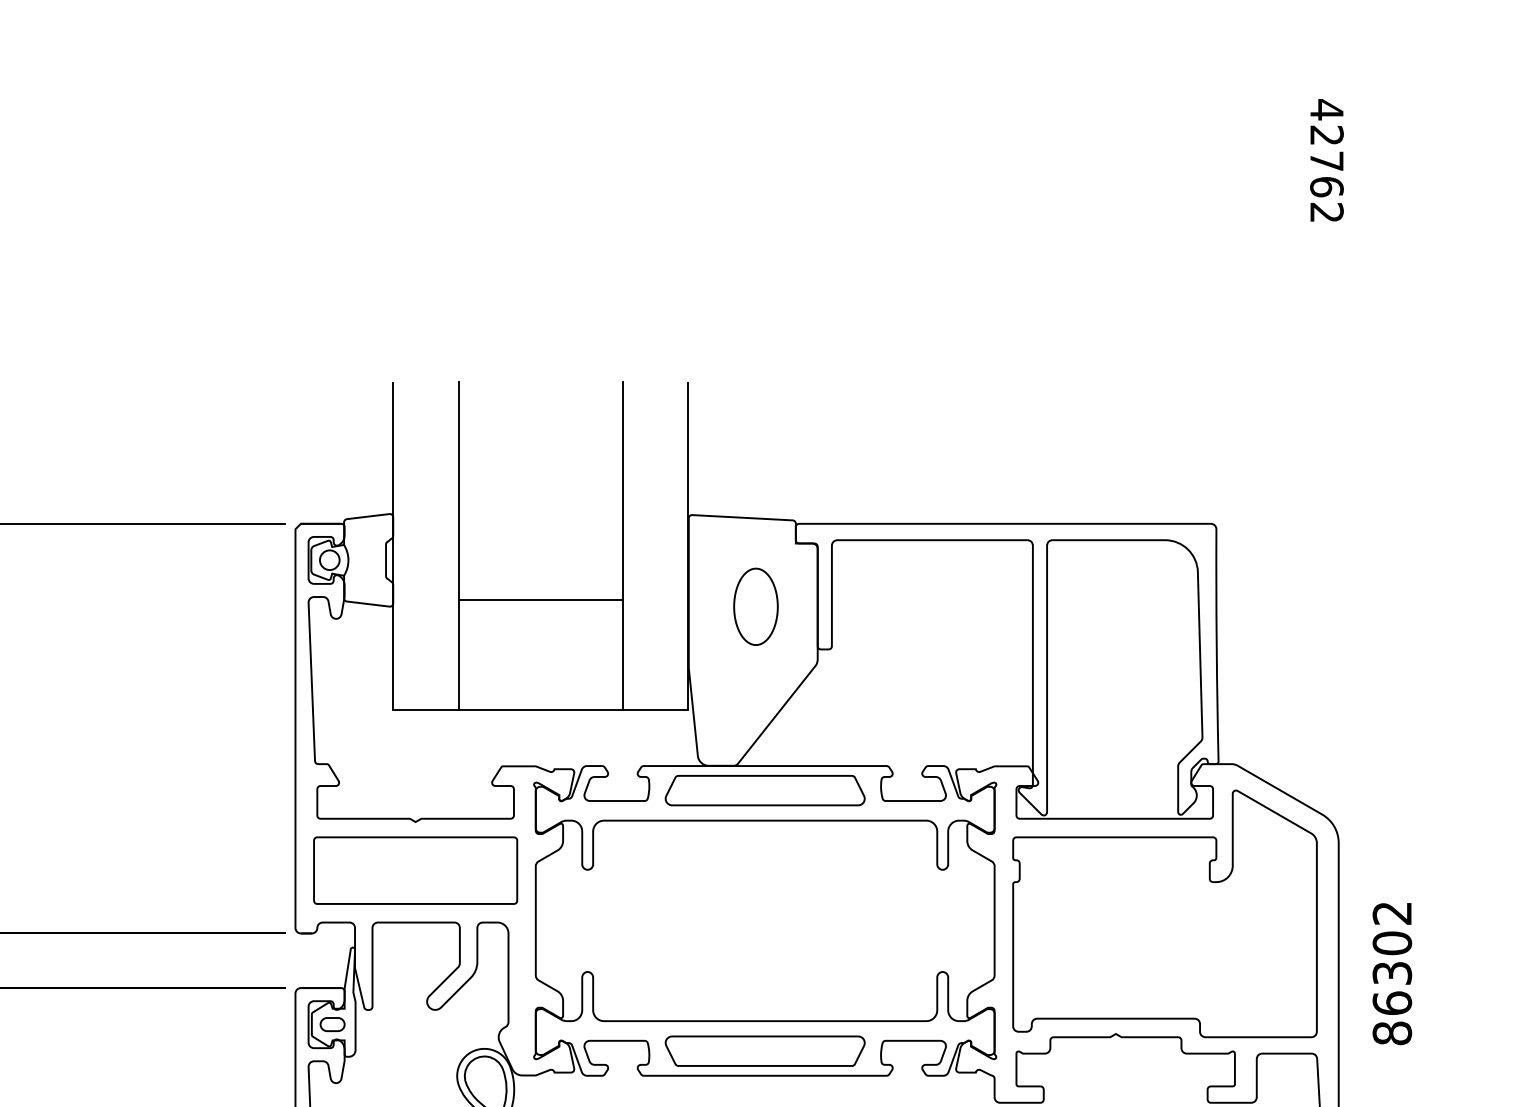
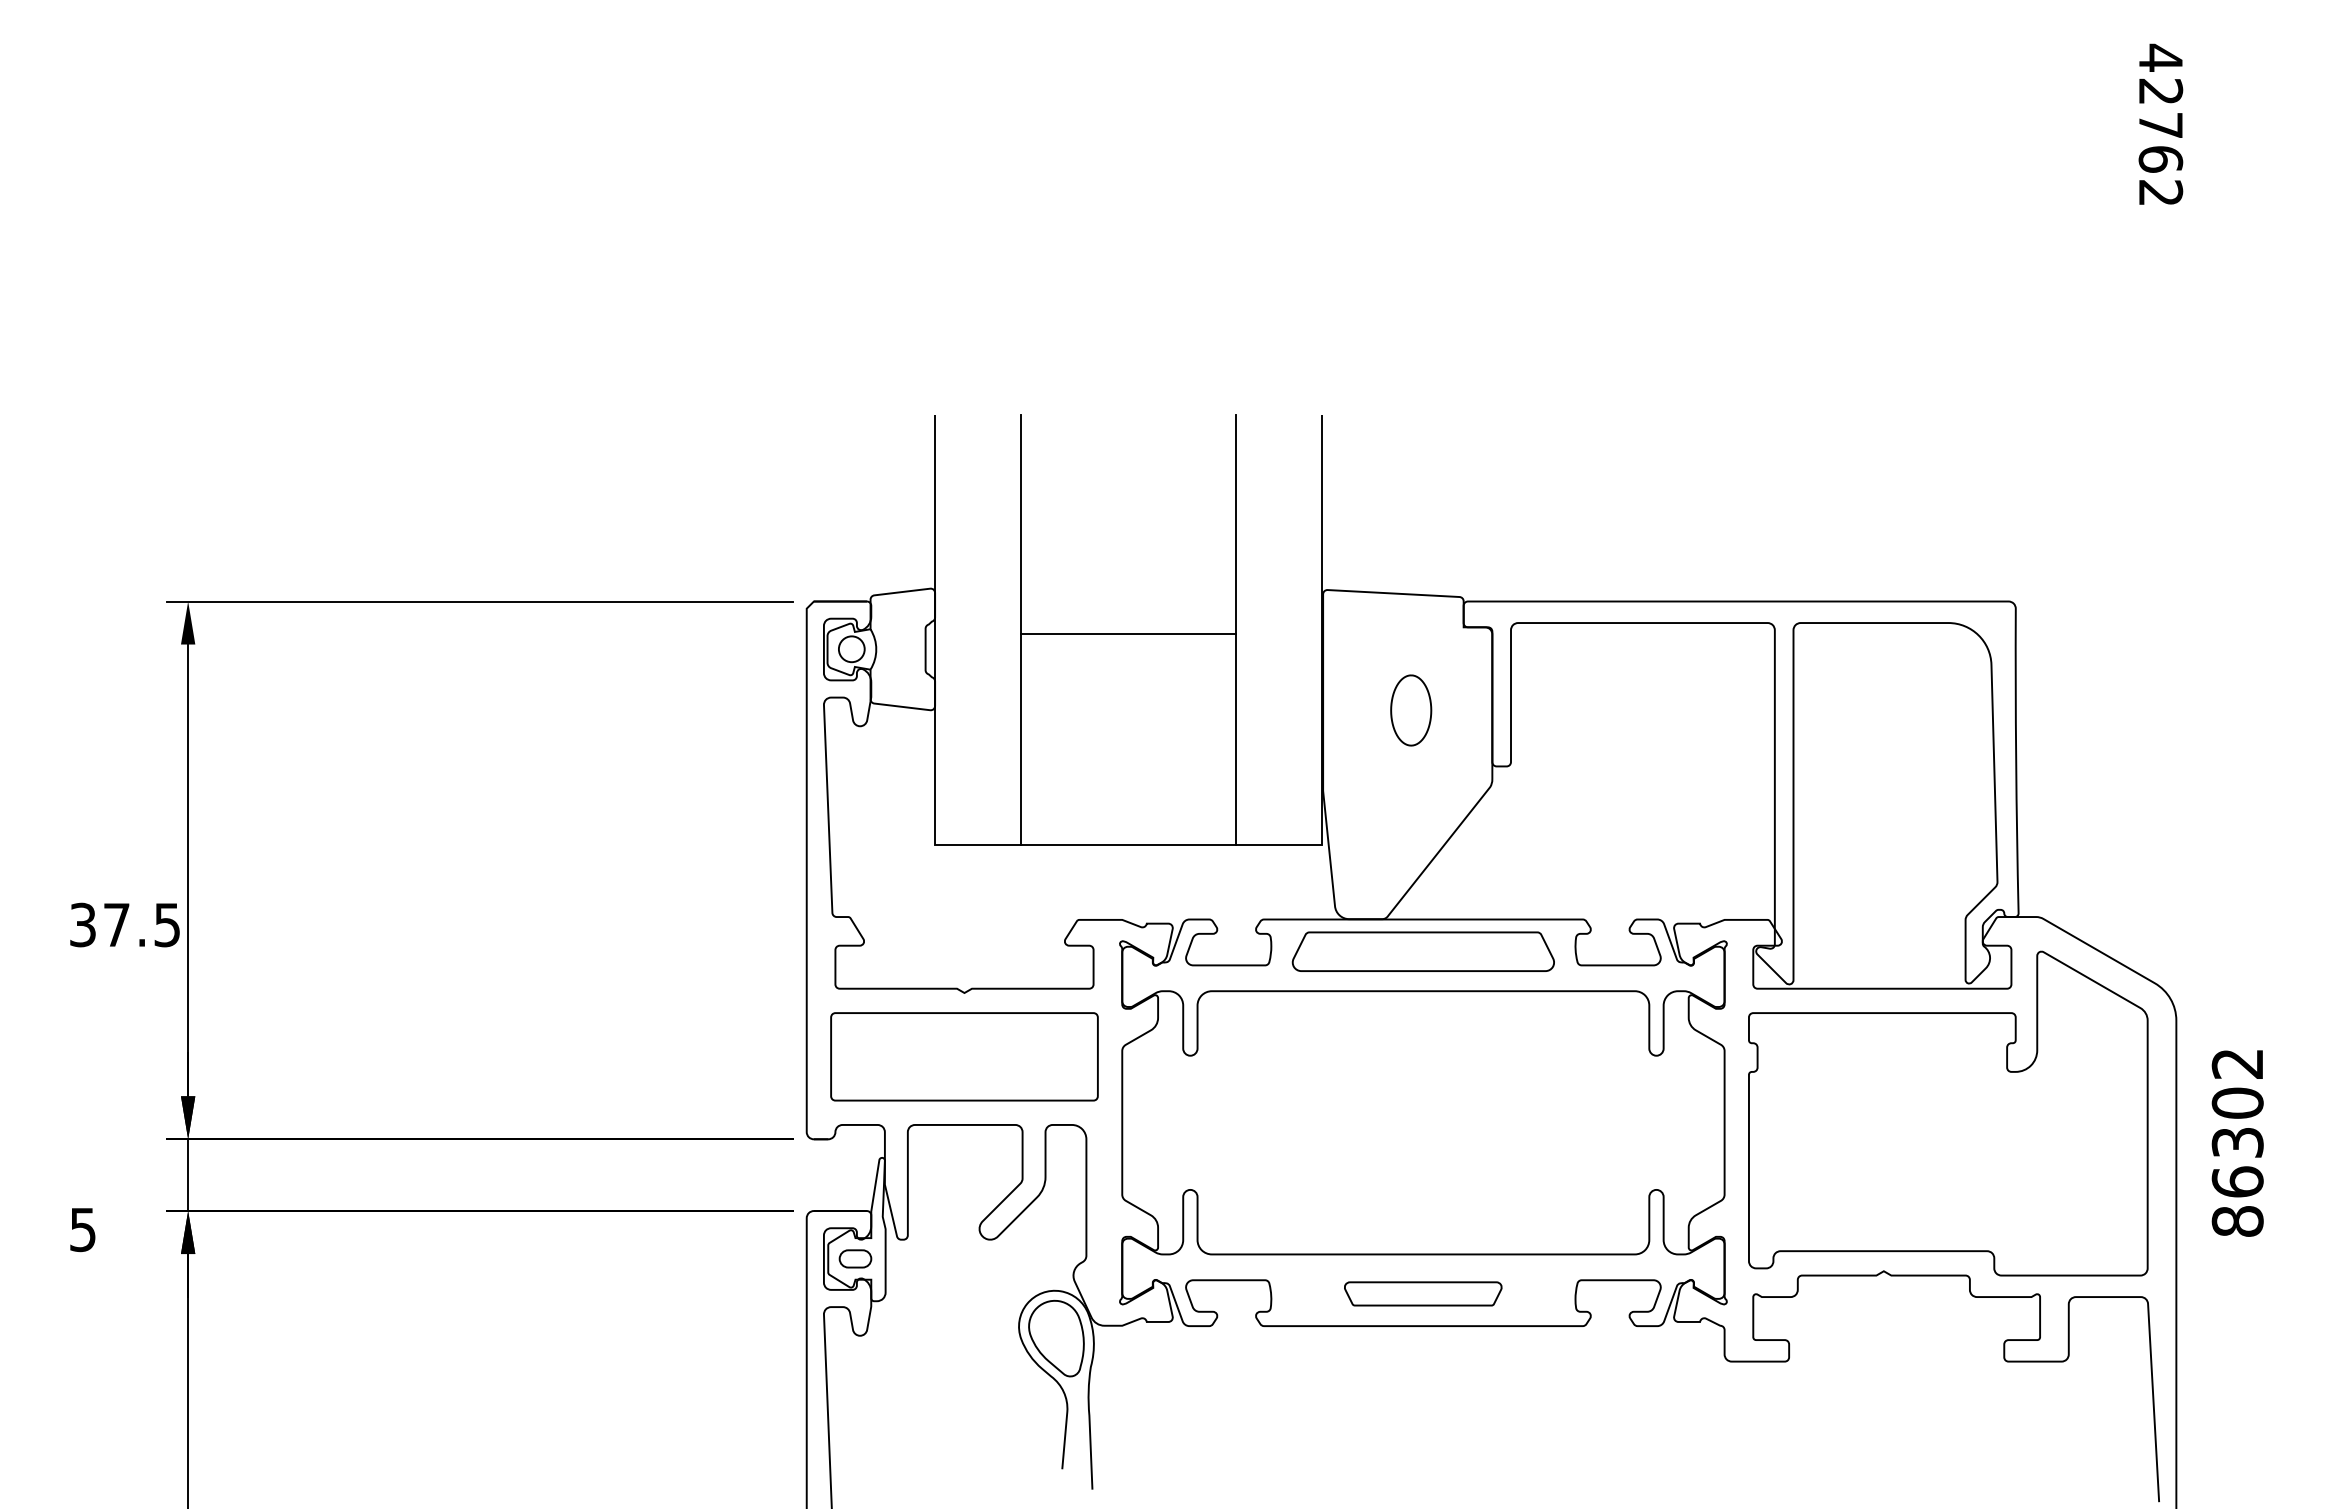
line: (540, 599) -> (1128, 633), moved
part: (755, 606) -> (1410, 710), size x0.7
text: (1392, 973) -> (2237, 1143), moved
part: (764, 1050) -> (1422, 1293), size x0.6

